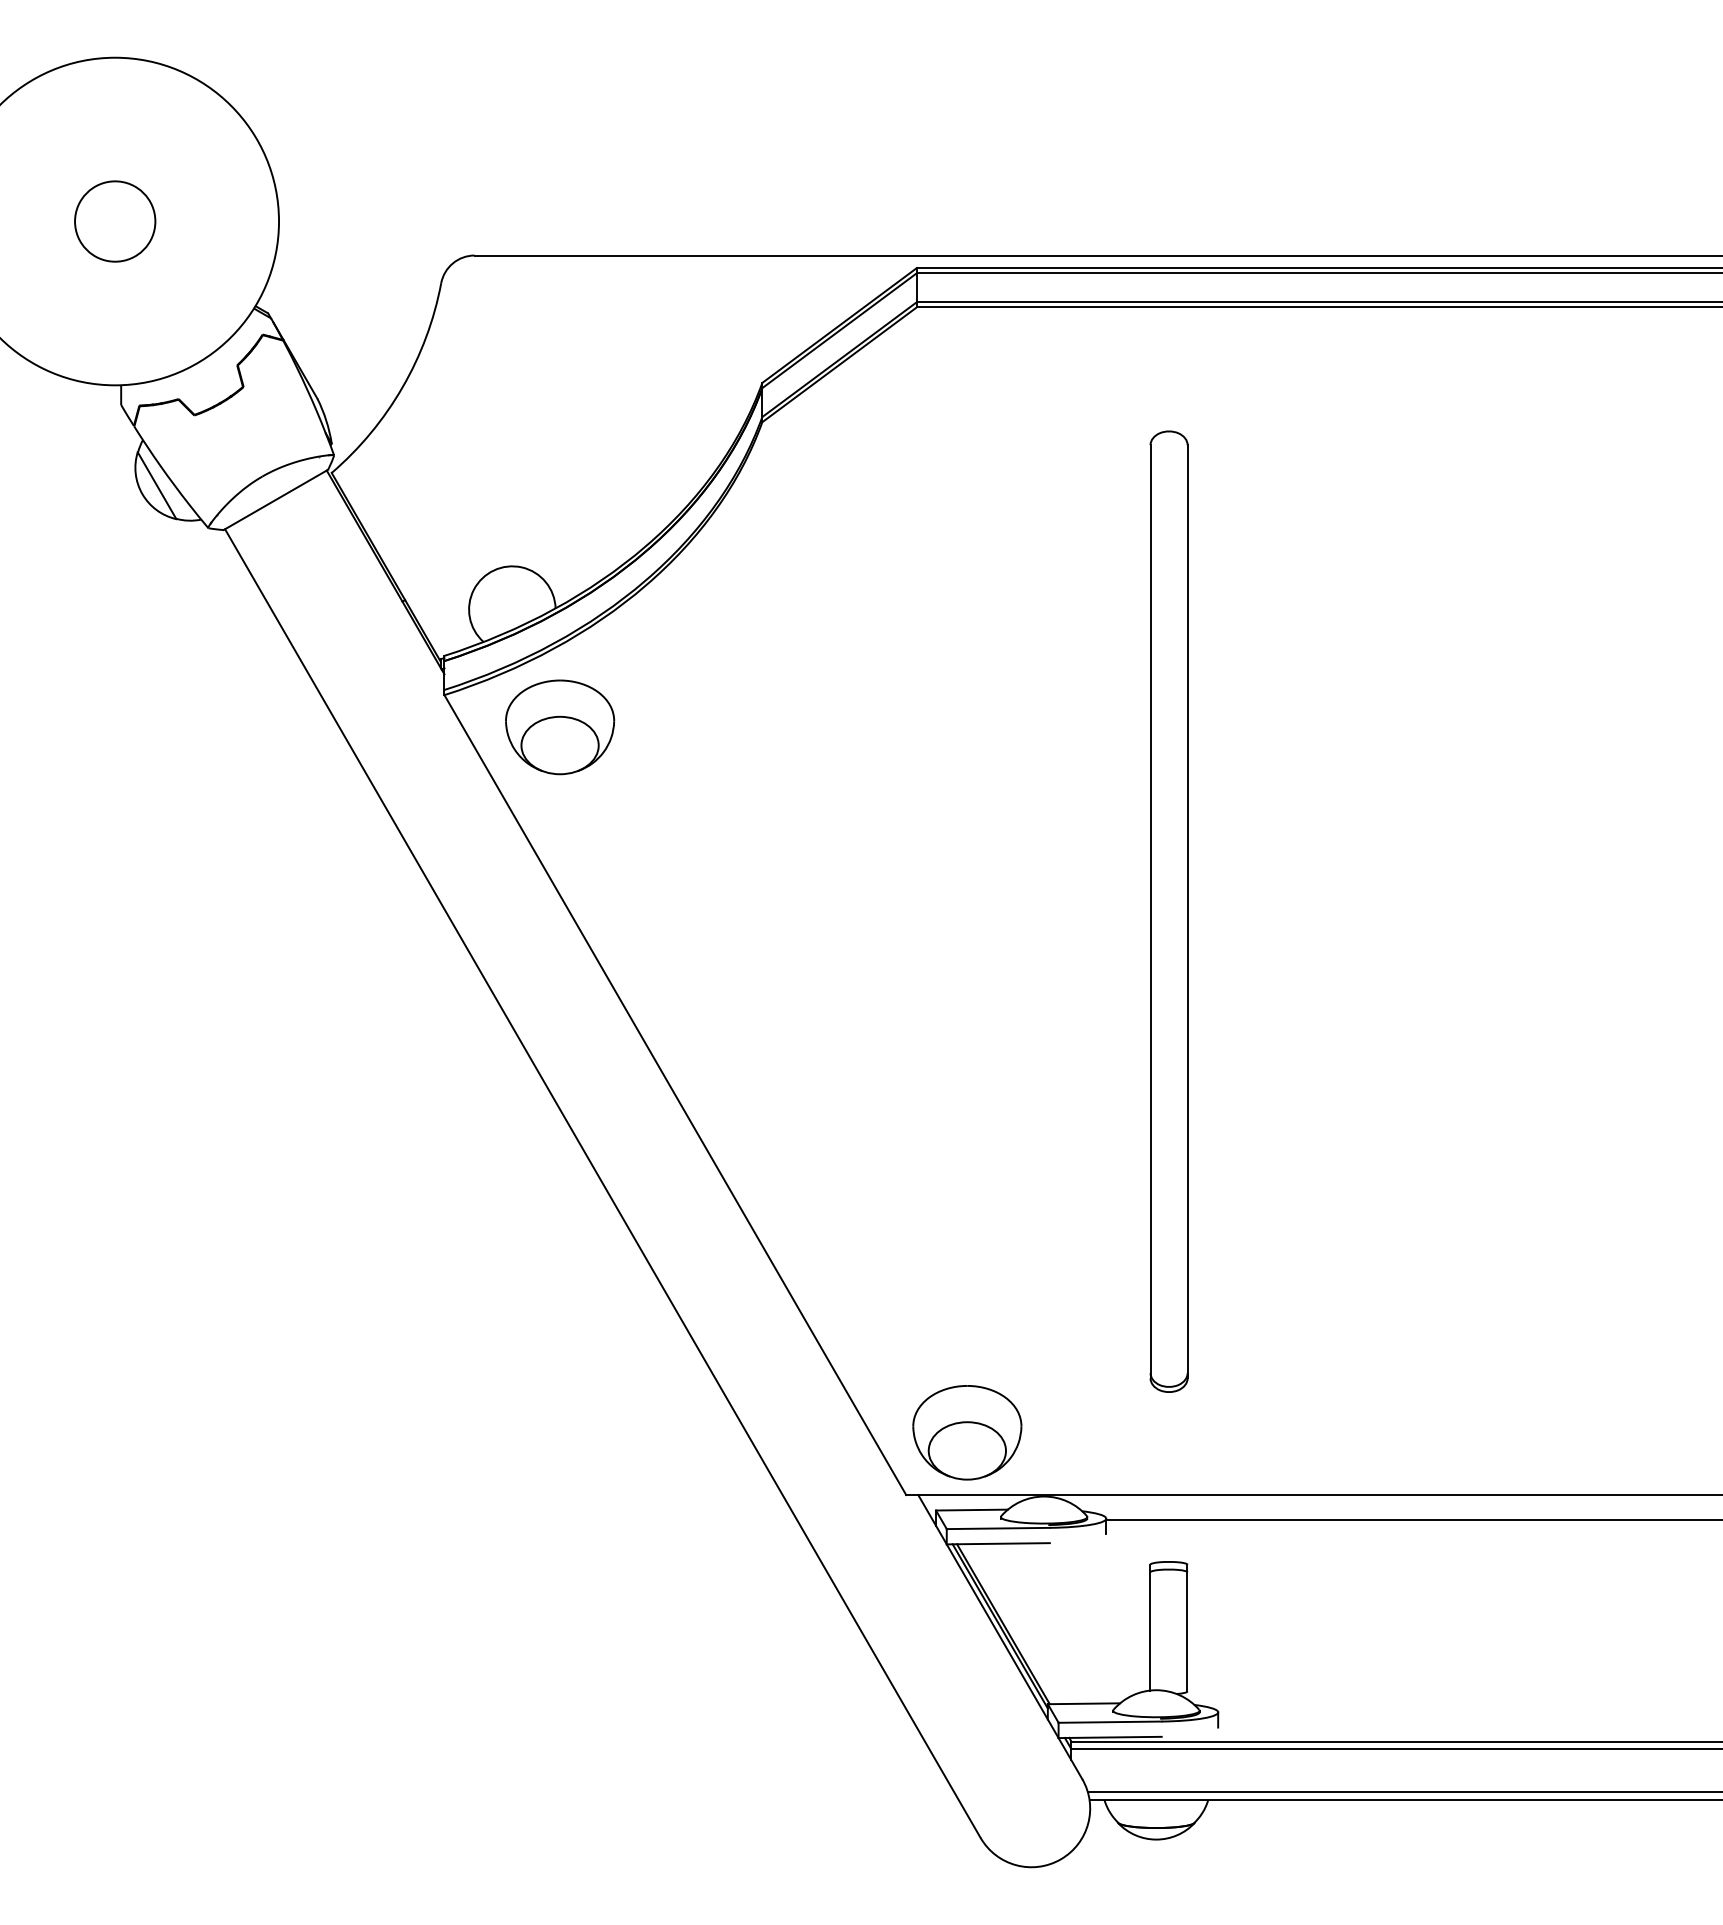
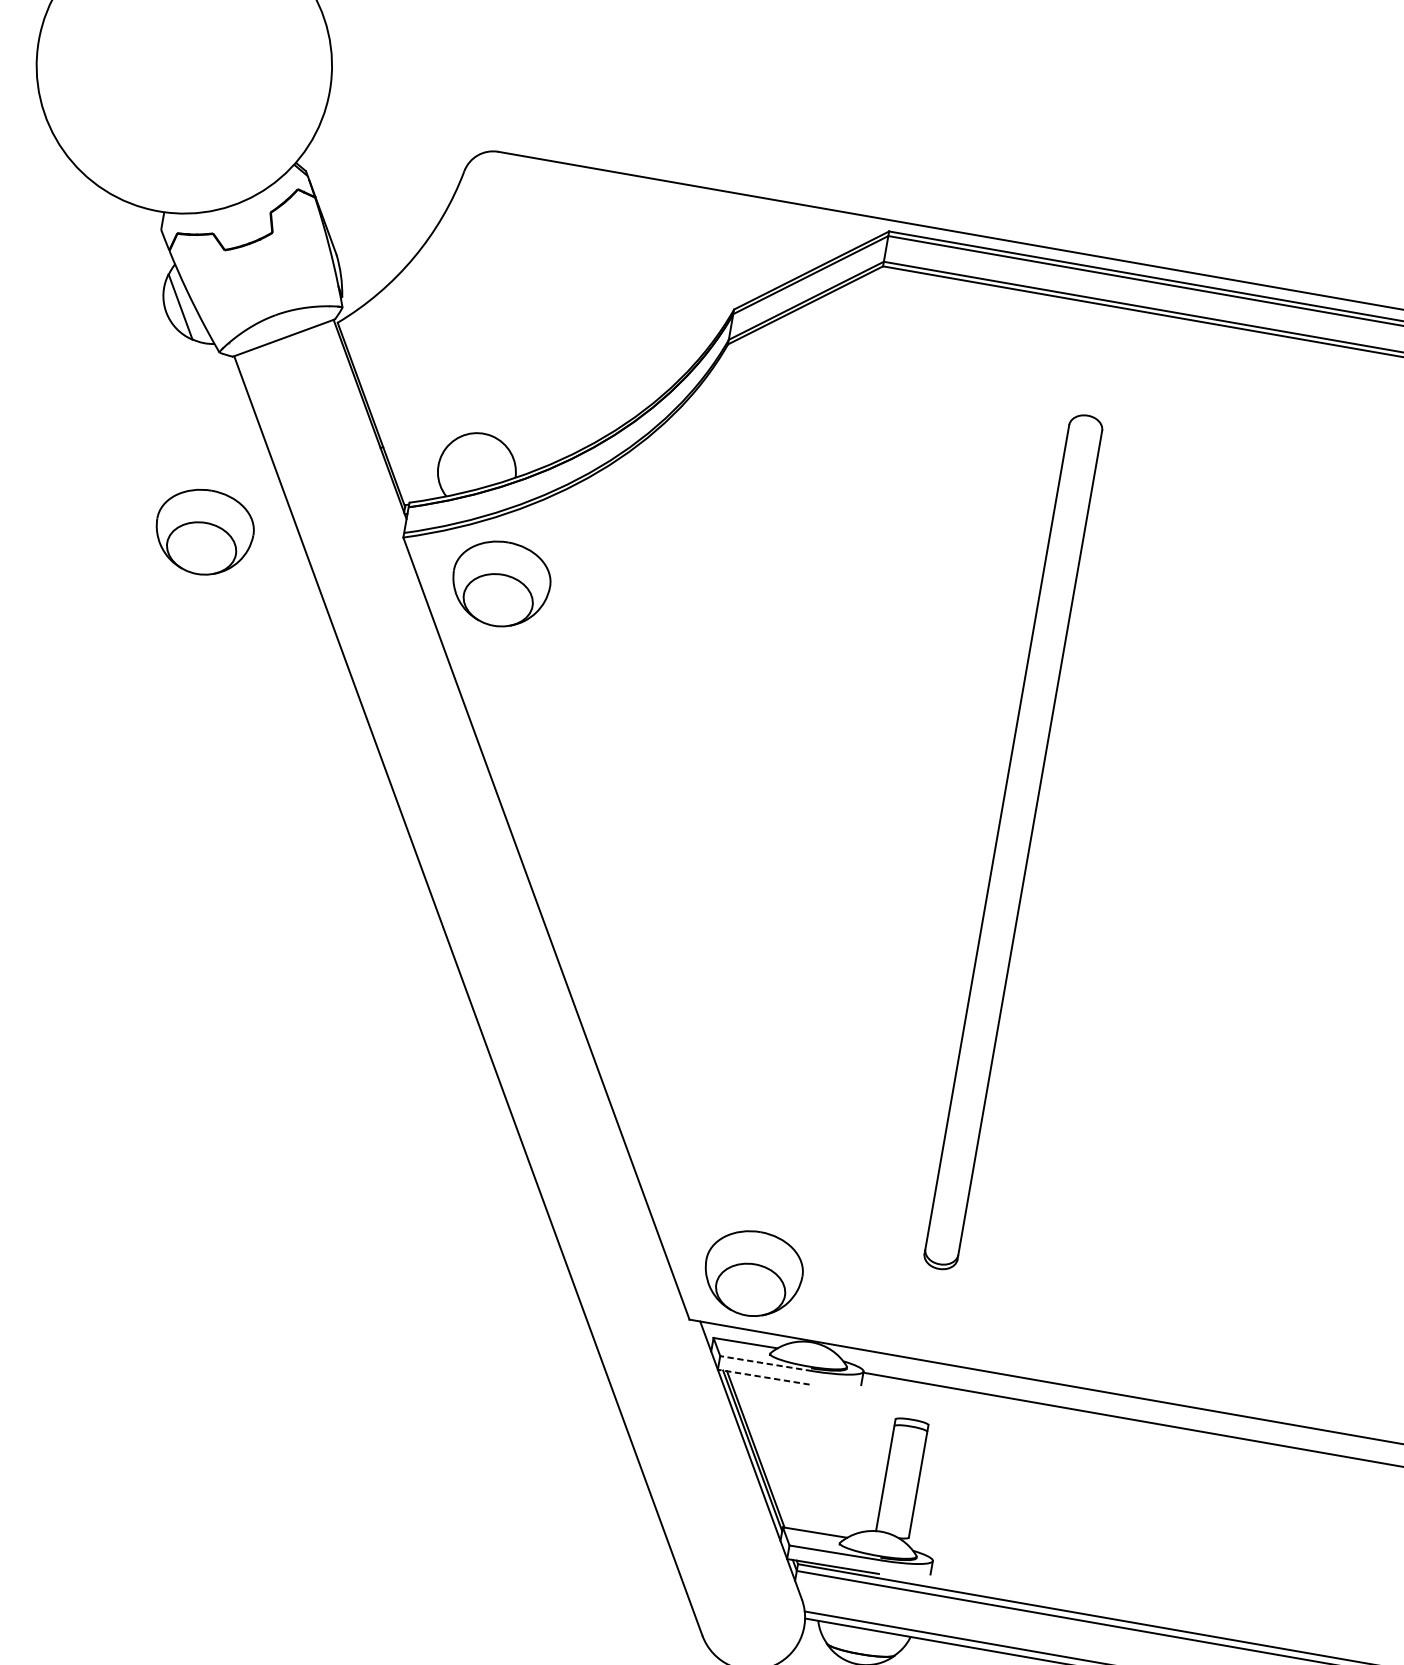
circle: (115, 221) -> (184, 65), removed
part: (226, 727) -> (204, 532), added
line: (998, 1528) -> (766, 1363), solid -> dashed
line: (998, 1543) -> (763, 1376), solid -> dashed

